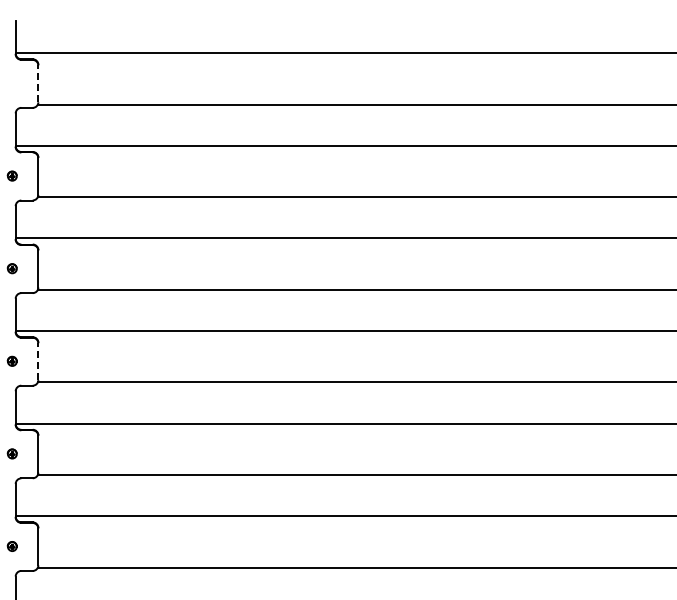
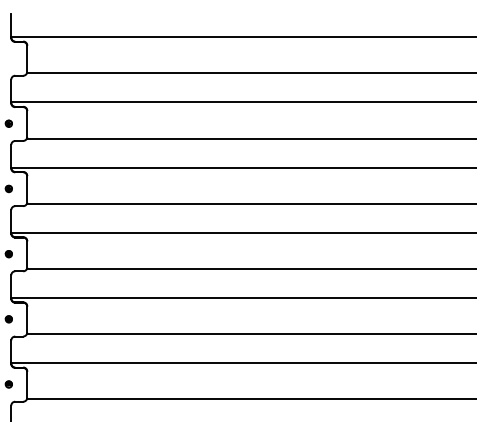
line: (38, 83) -> (27, 58), dashed -> solid
line: (38, 361) -> (27, 254), dashed -> solid

